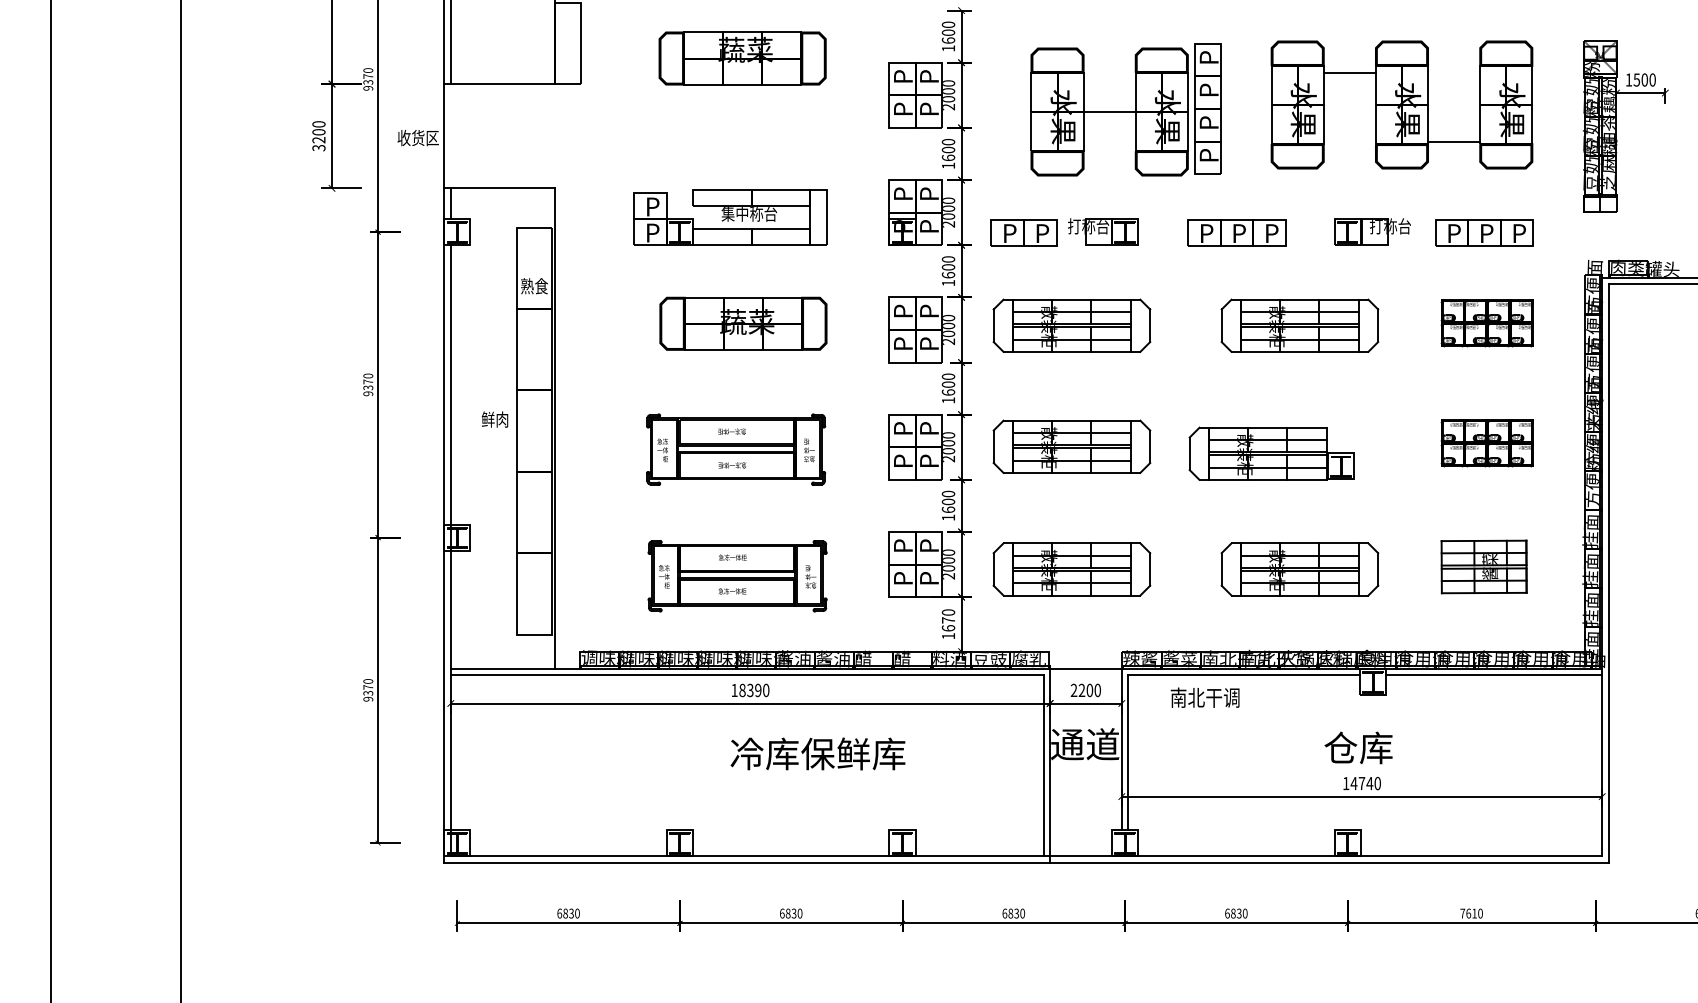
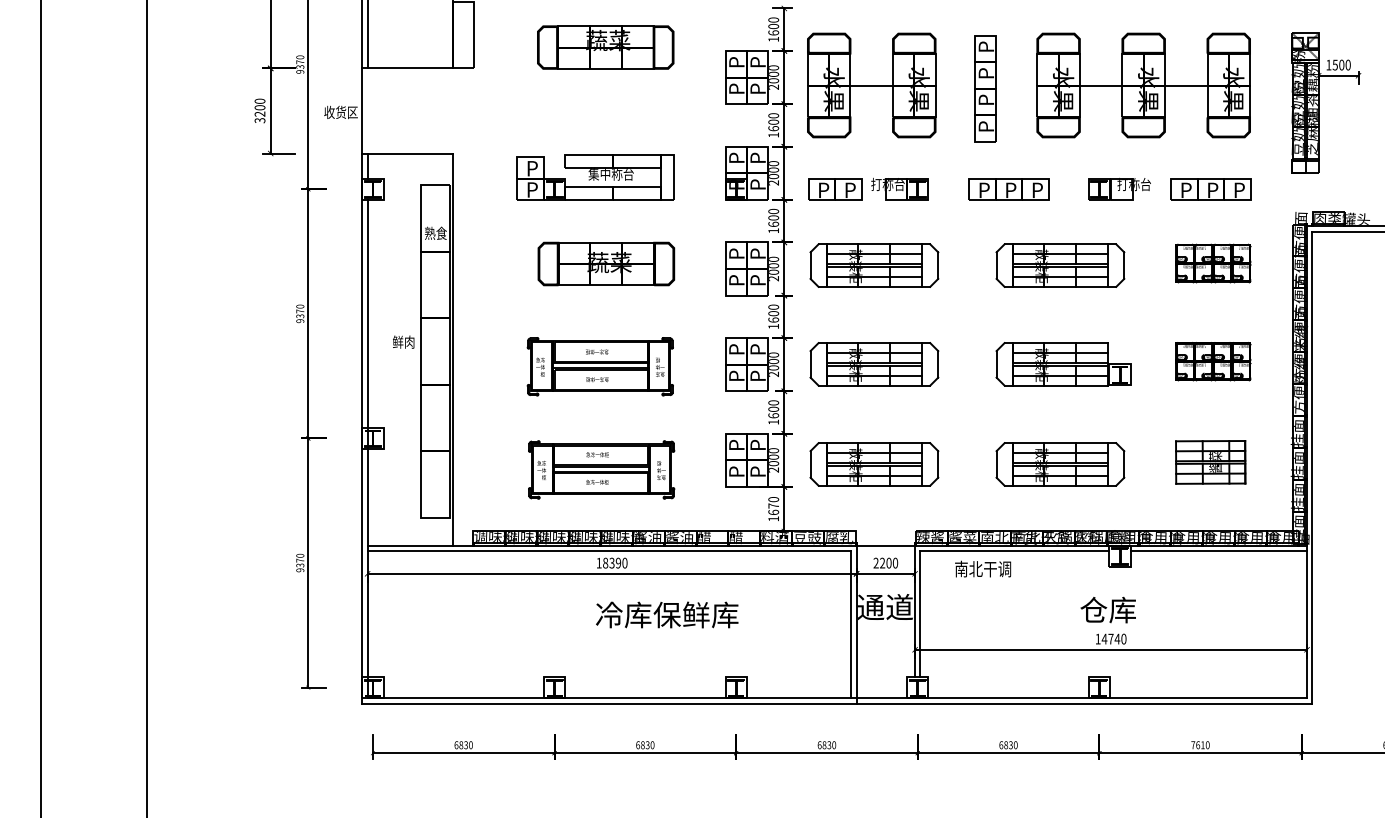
line: (1349, 73) -> (1100, 85), moved
part: (1109, 111) -> (871, 85), moved
line: (1454, 142) -> (1186, 85), moved
part: (1271, 453) -> (1063, 364), moved

